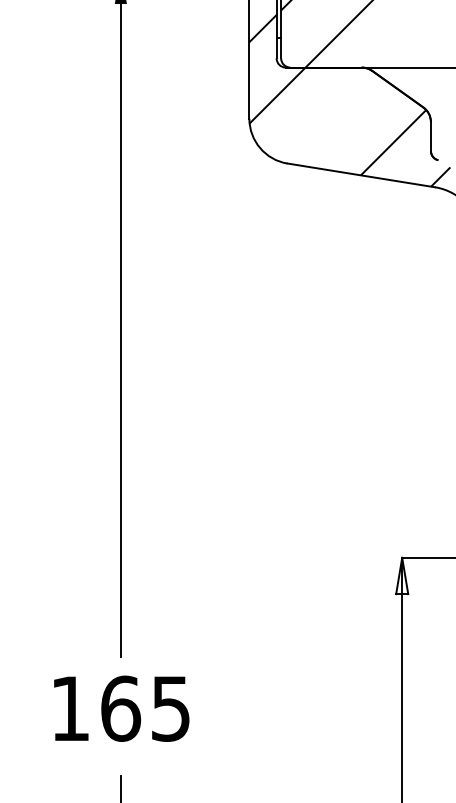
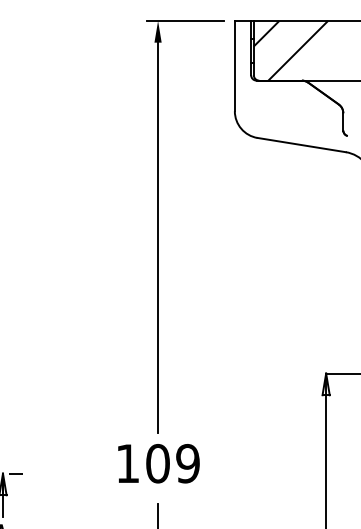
hatch: (349, 100) -> (294, 100), removed
text: (145, 708) -> (172, 463), 165 -> 109

